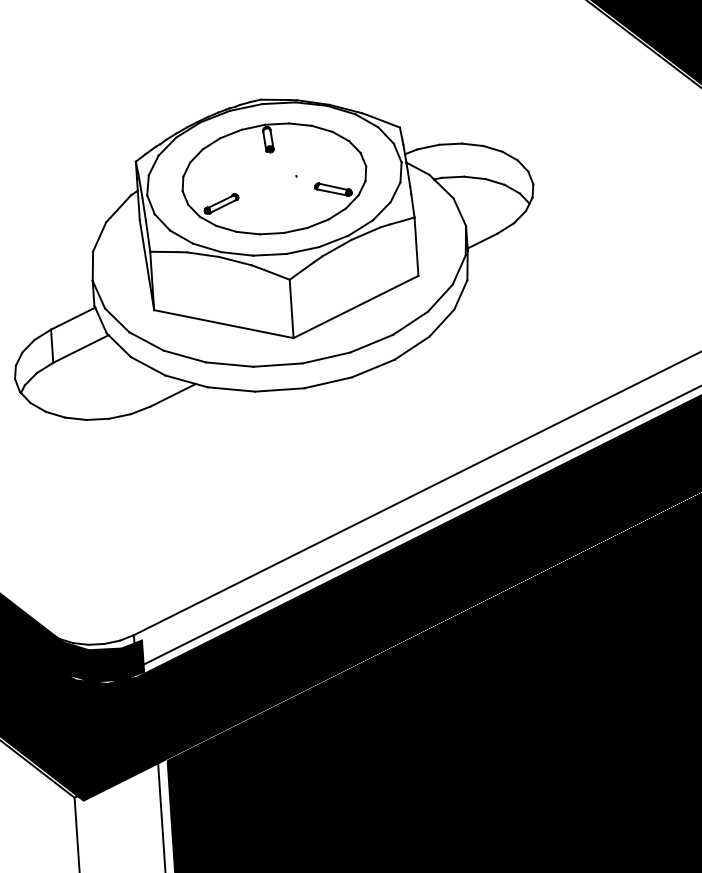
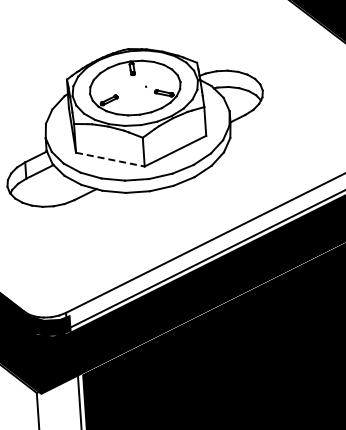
line: (224, 323) -> (110, 159), solid -> dashed

